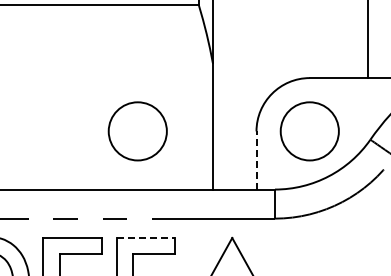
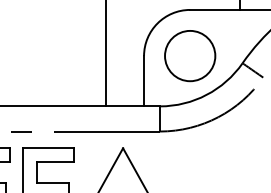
circle: (137, 131) -> (41, 56), removed
line: (256, 159) -> (144, 80), dashed -> solid
line: (146, 238) -> (48, 148), dashed -> solid

